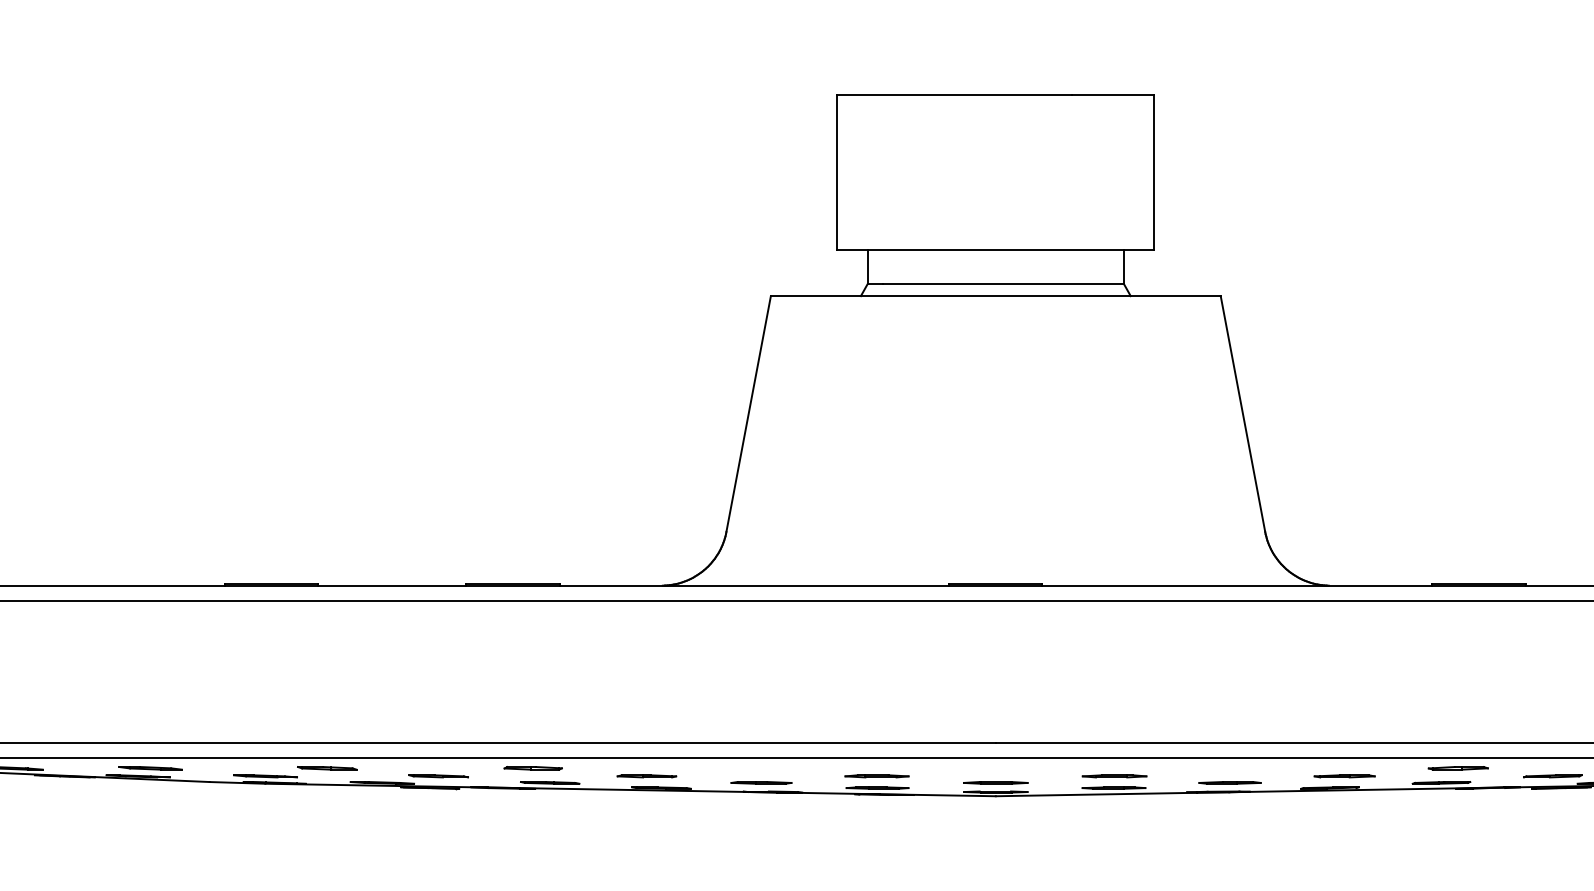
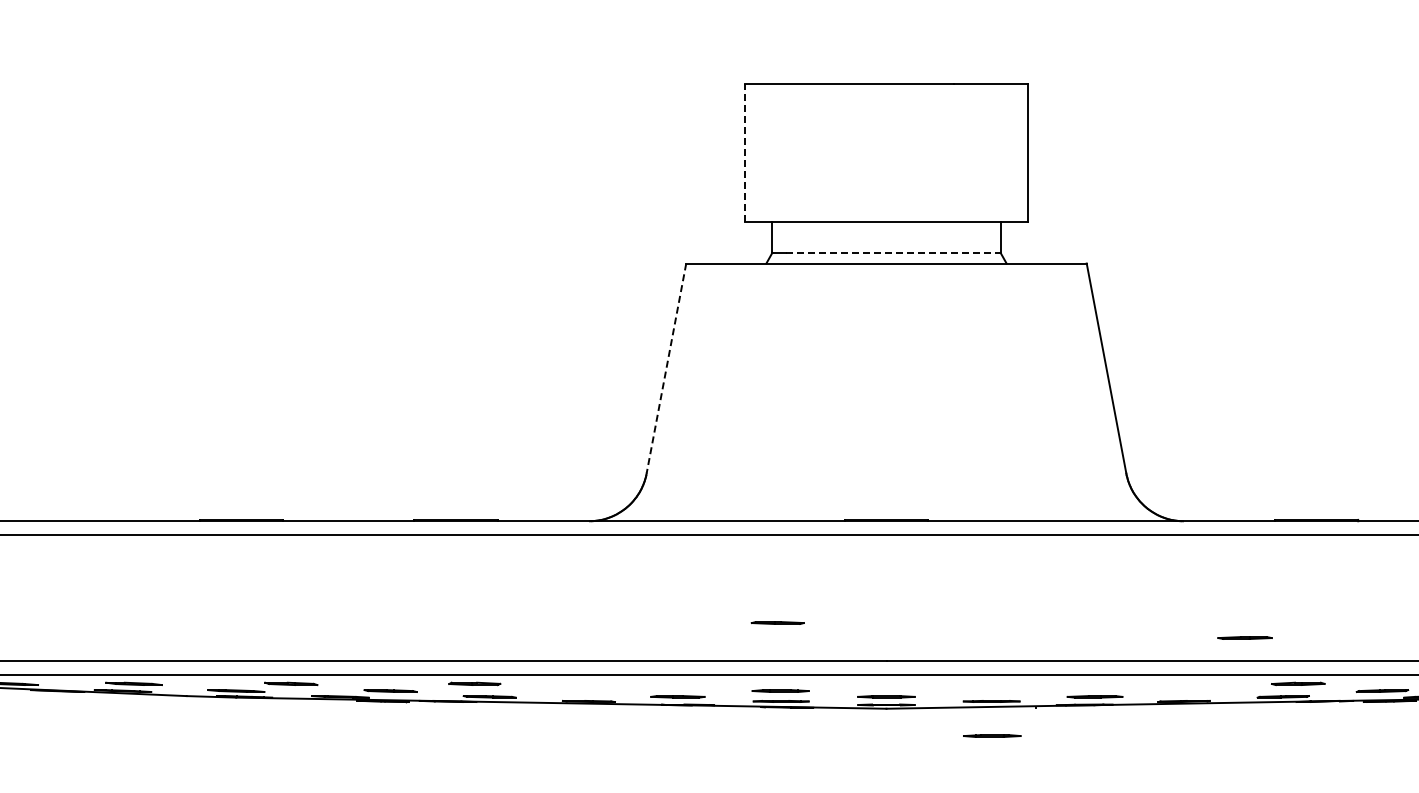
line: (837, 171) -> (745, 152), solid -> dashed
line: (1003, 283) -> (893, 252), solid -> dashed
line: (748, 414) -> (666, 368), solid -> dashed
line: (646, 775) -> (777, 622), moved
line: (1114, 775) -> (992, 735), moved
line: (1344, 775) -> (1244, 637), moved

